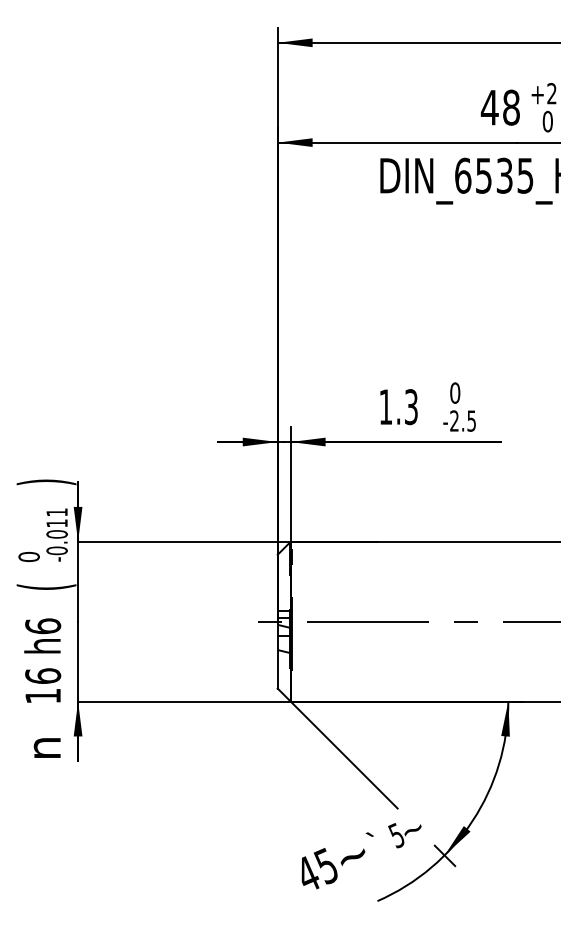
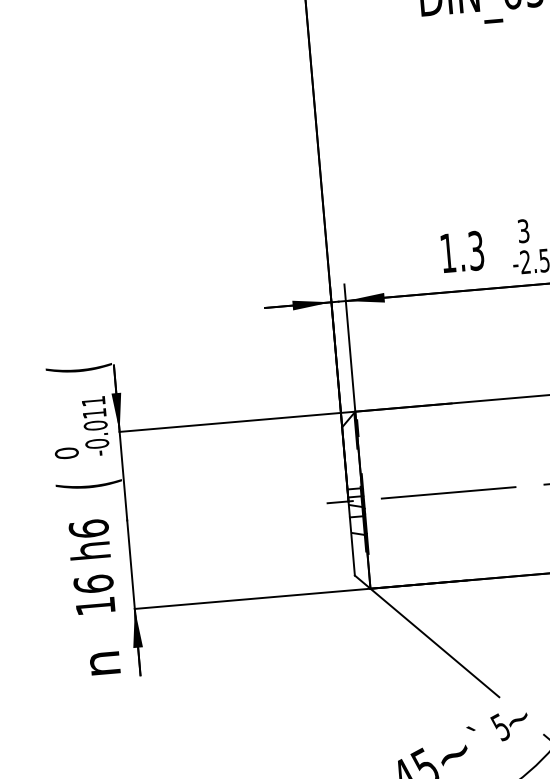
text: (455, 392) -> (523, 230), 0 -> 3
text: (46, 482) -> (78, 369), ) -> (

